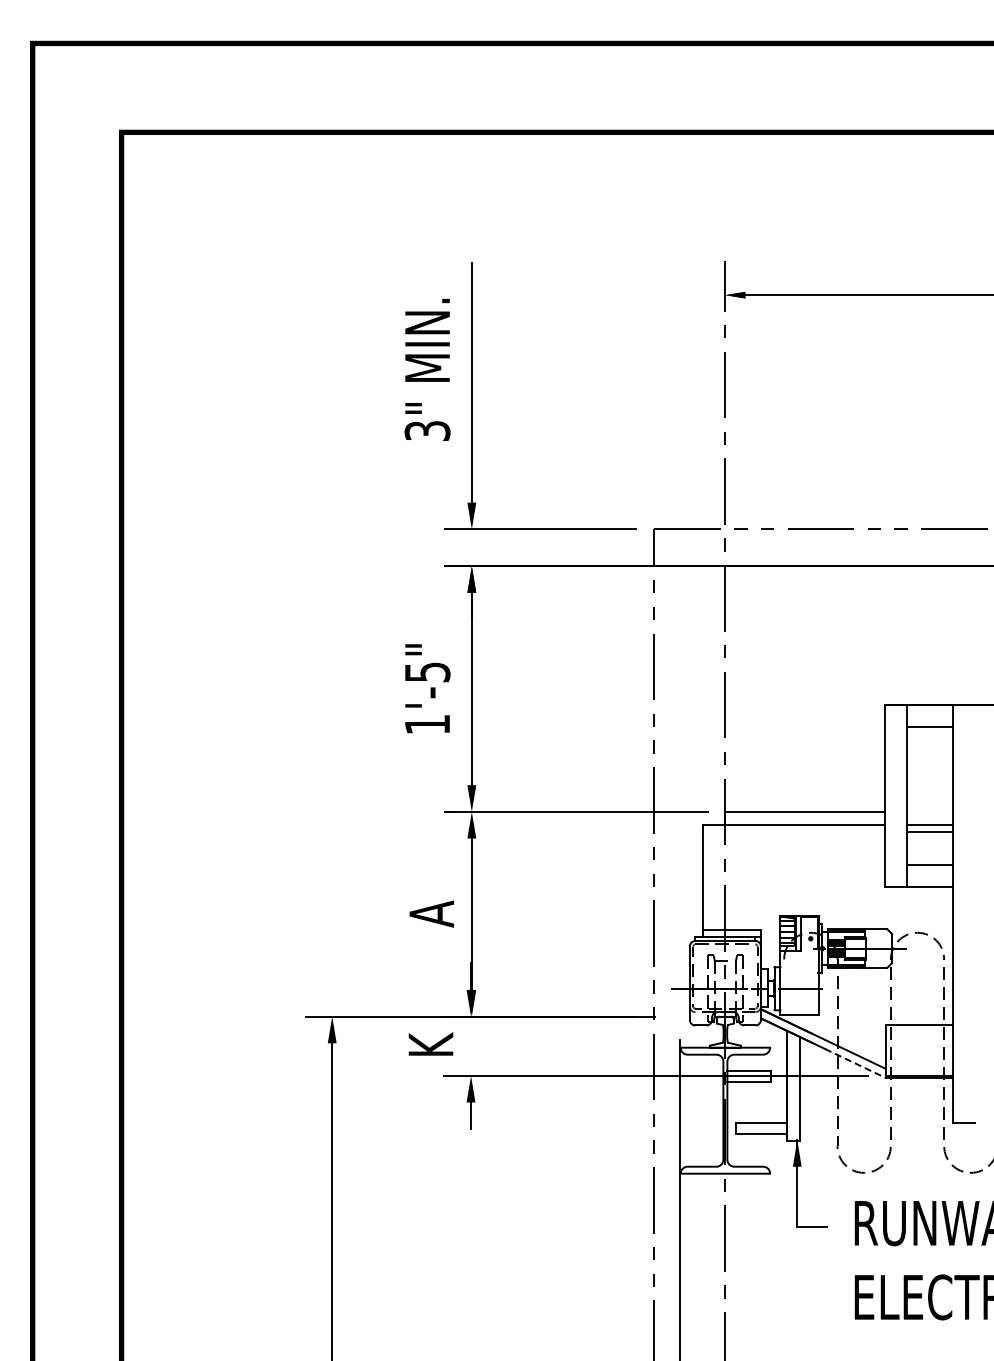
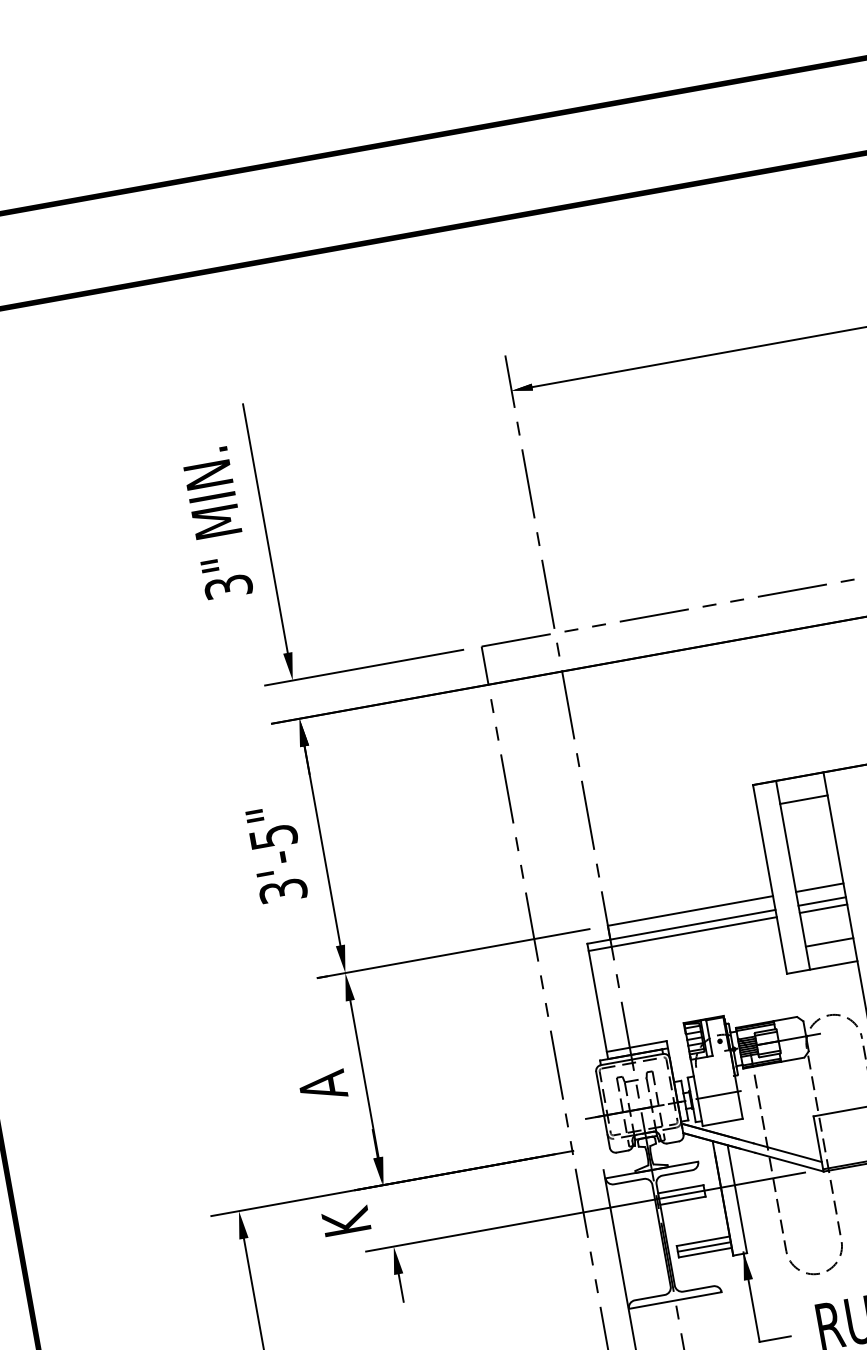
text: (427, 724) -> (283, 890), 1'-5" -> 3'-5"
line: (929, 811) -> (819, 887), added
line: (793, 832) -> (682, 934), added
line: (855, 1063) -> (789, 1162), dashed -> solid
line: (761, 1128) -> (704, 1246), added

